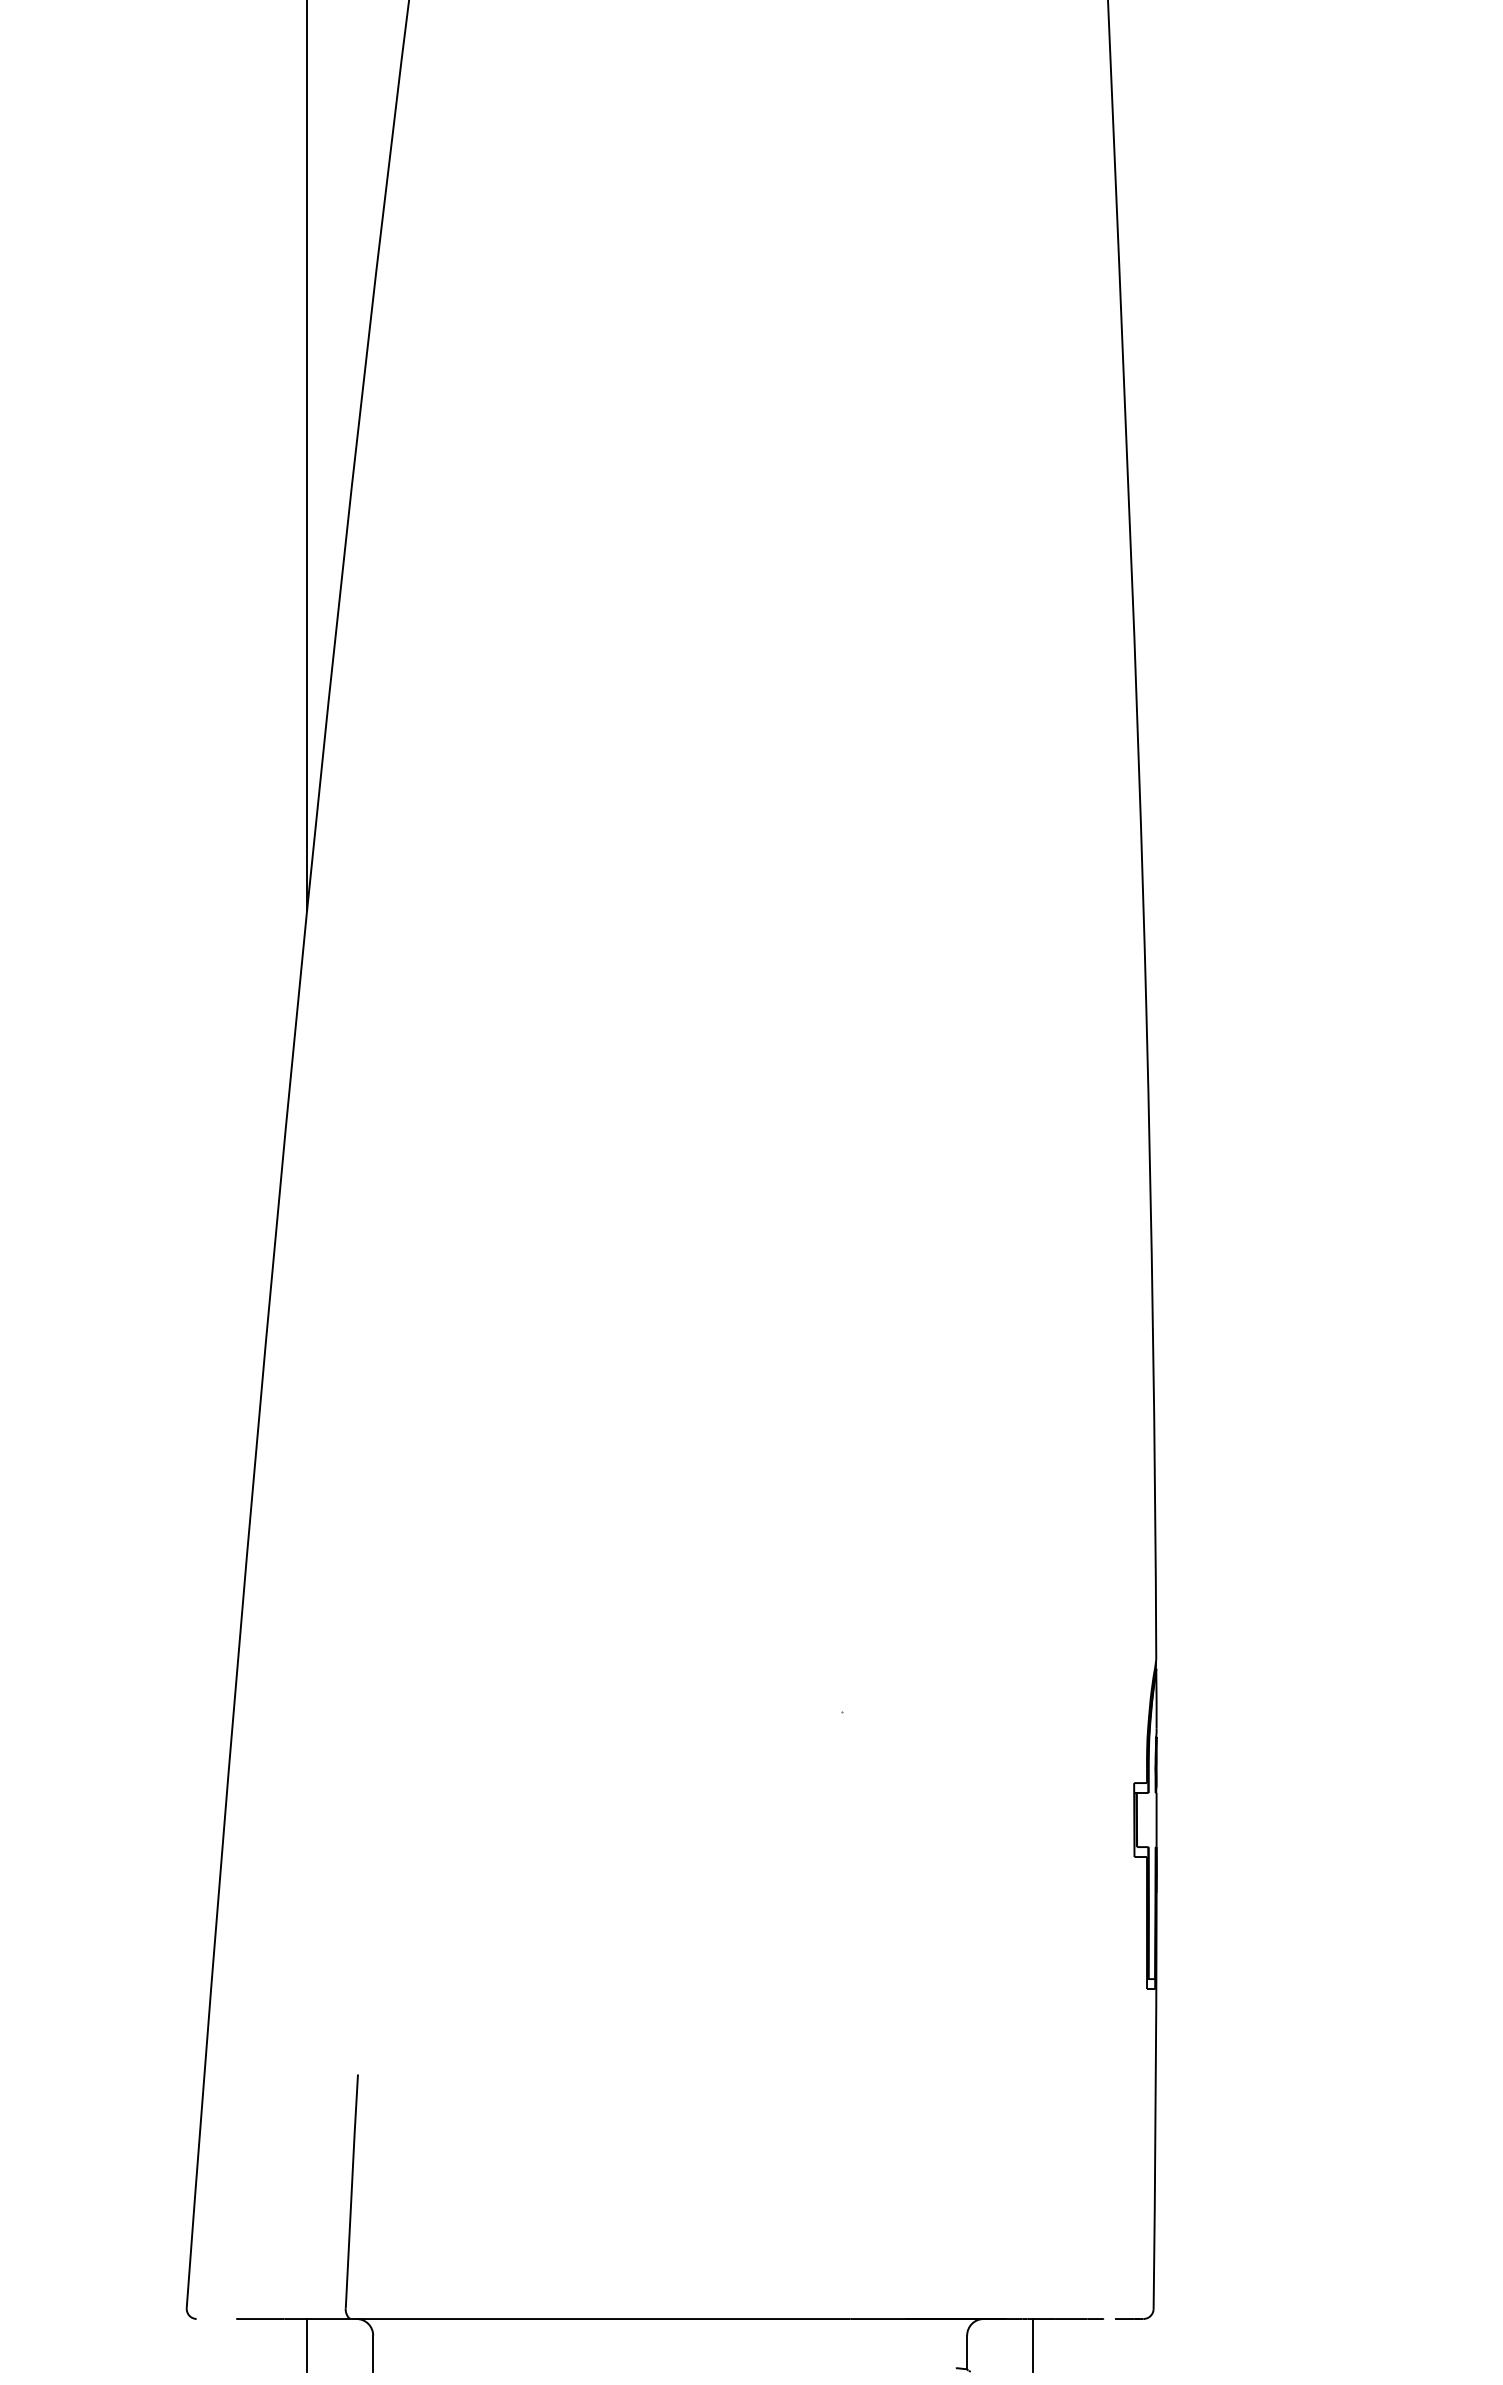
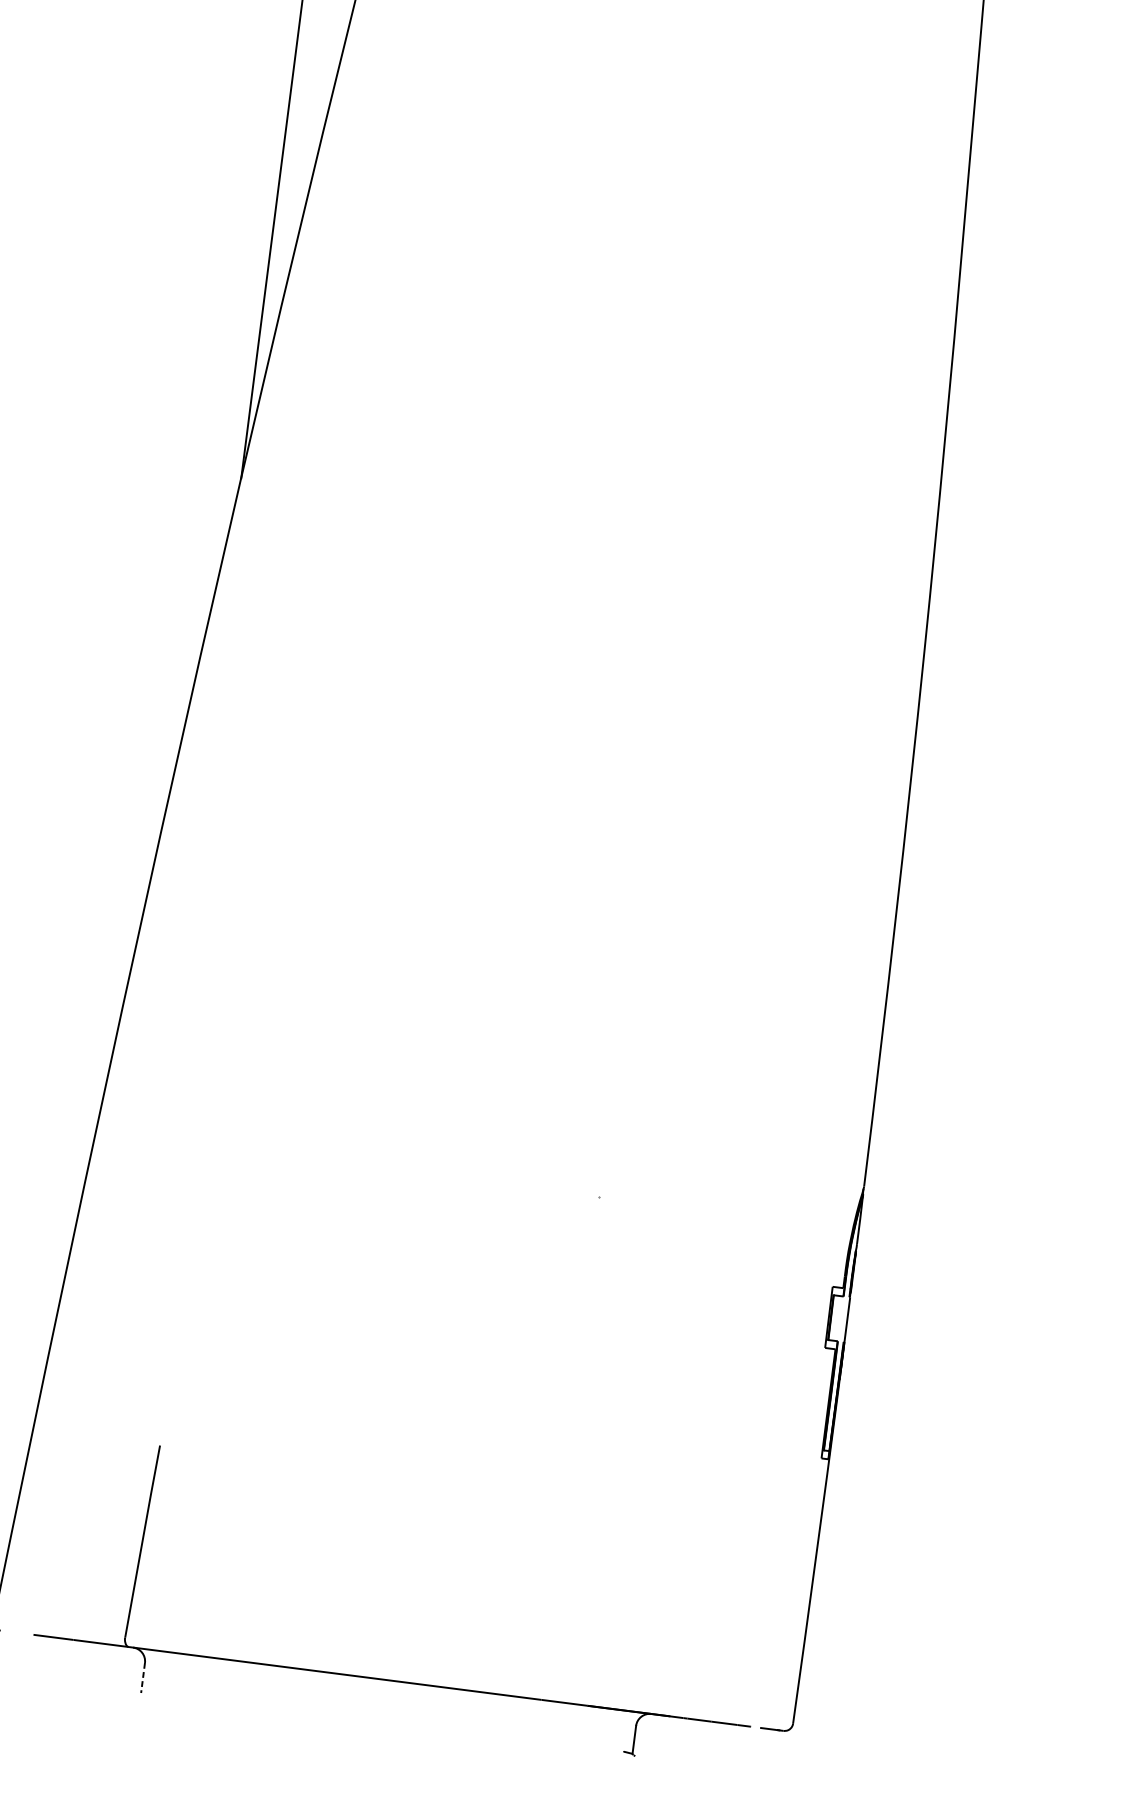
line: (307, 2345) -> (89, 1664), removed
line: (1033, 2345) -> (689, 1741), removed
line: (373, 2354) -> (143, 1678), solid -> dashed

